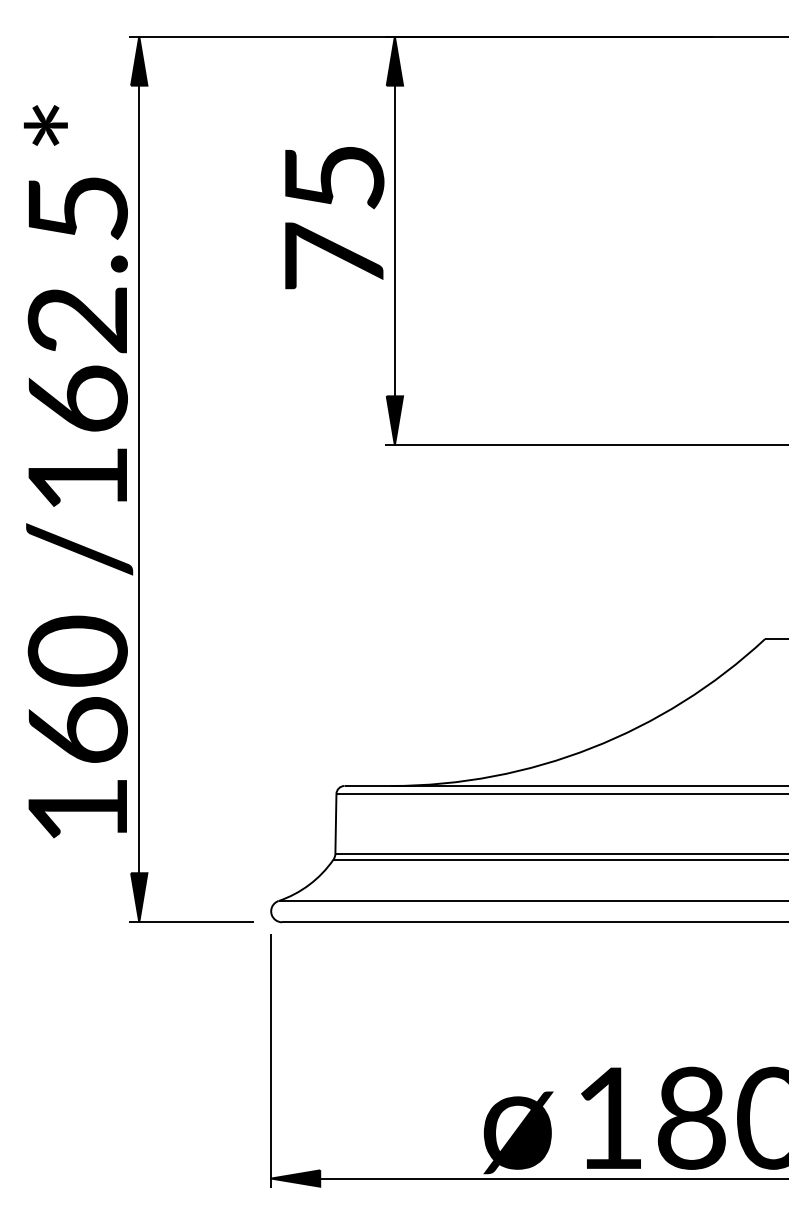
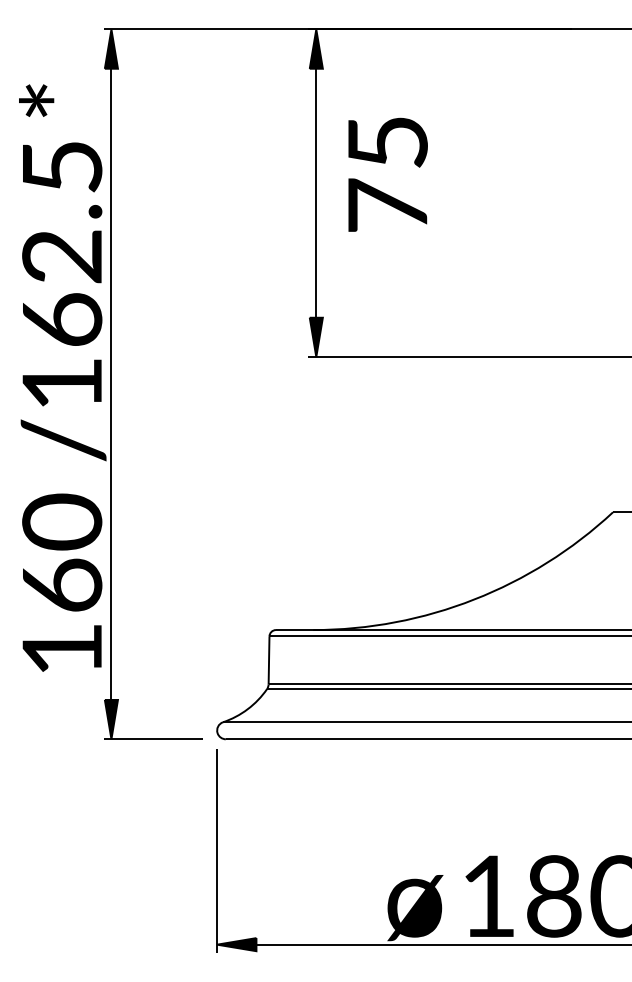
text: (333, 217) -> (387, 174), moved

